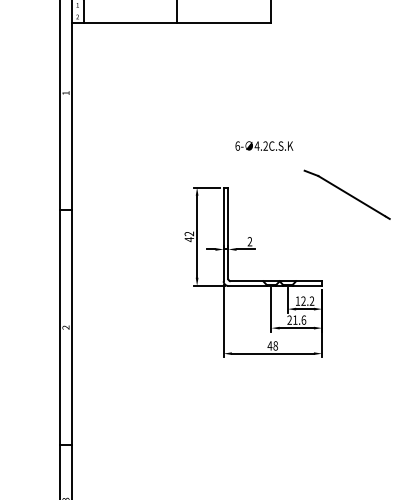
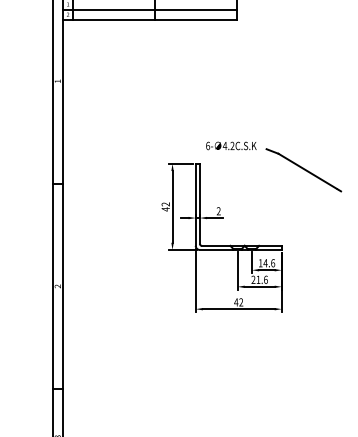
line: (171, 11) -> (150, 9), added
text: (264, 145) -> (231, 145), moved
text: (307, 300) -> (269, 262), 12.2 -> 14.6
text: (275, 345) -> (241, 302), 48 -> 42

